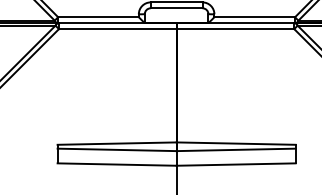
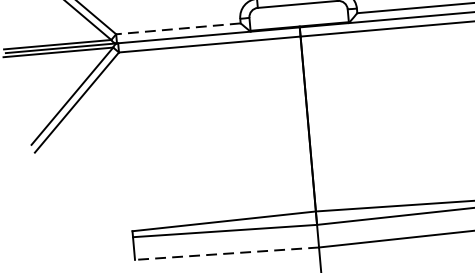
line: (98, 17) -> (178, 29), solid -> dashed
line: (117, 164) -> (227, 253), solid -> dashed

